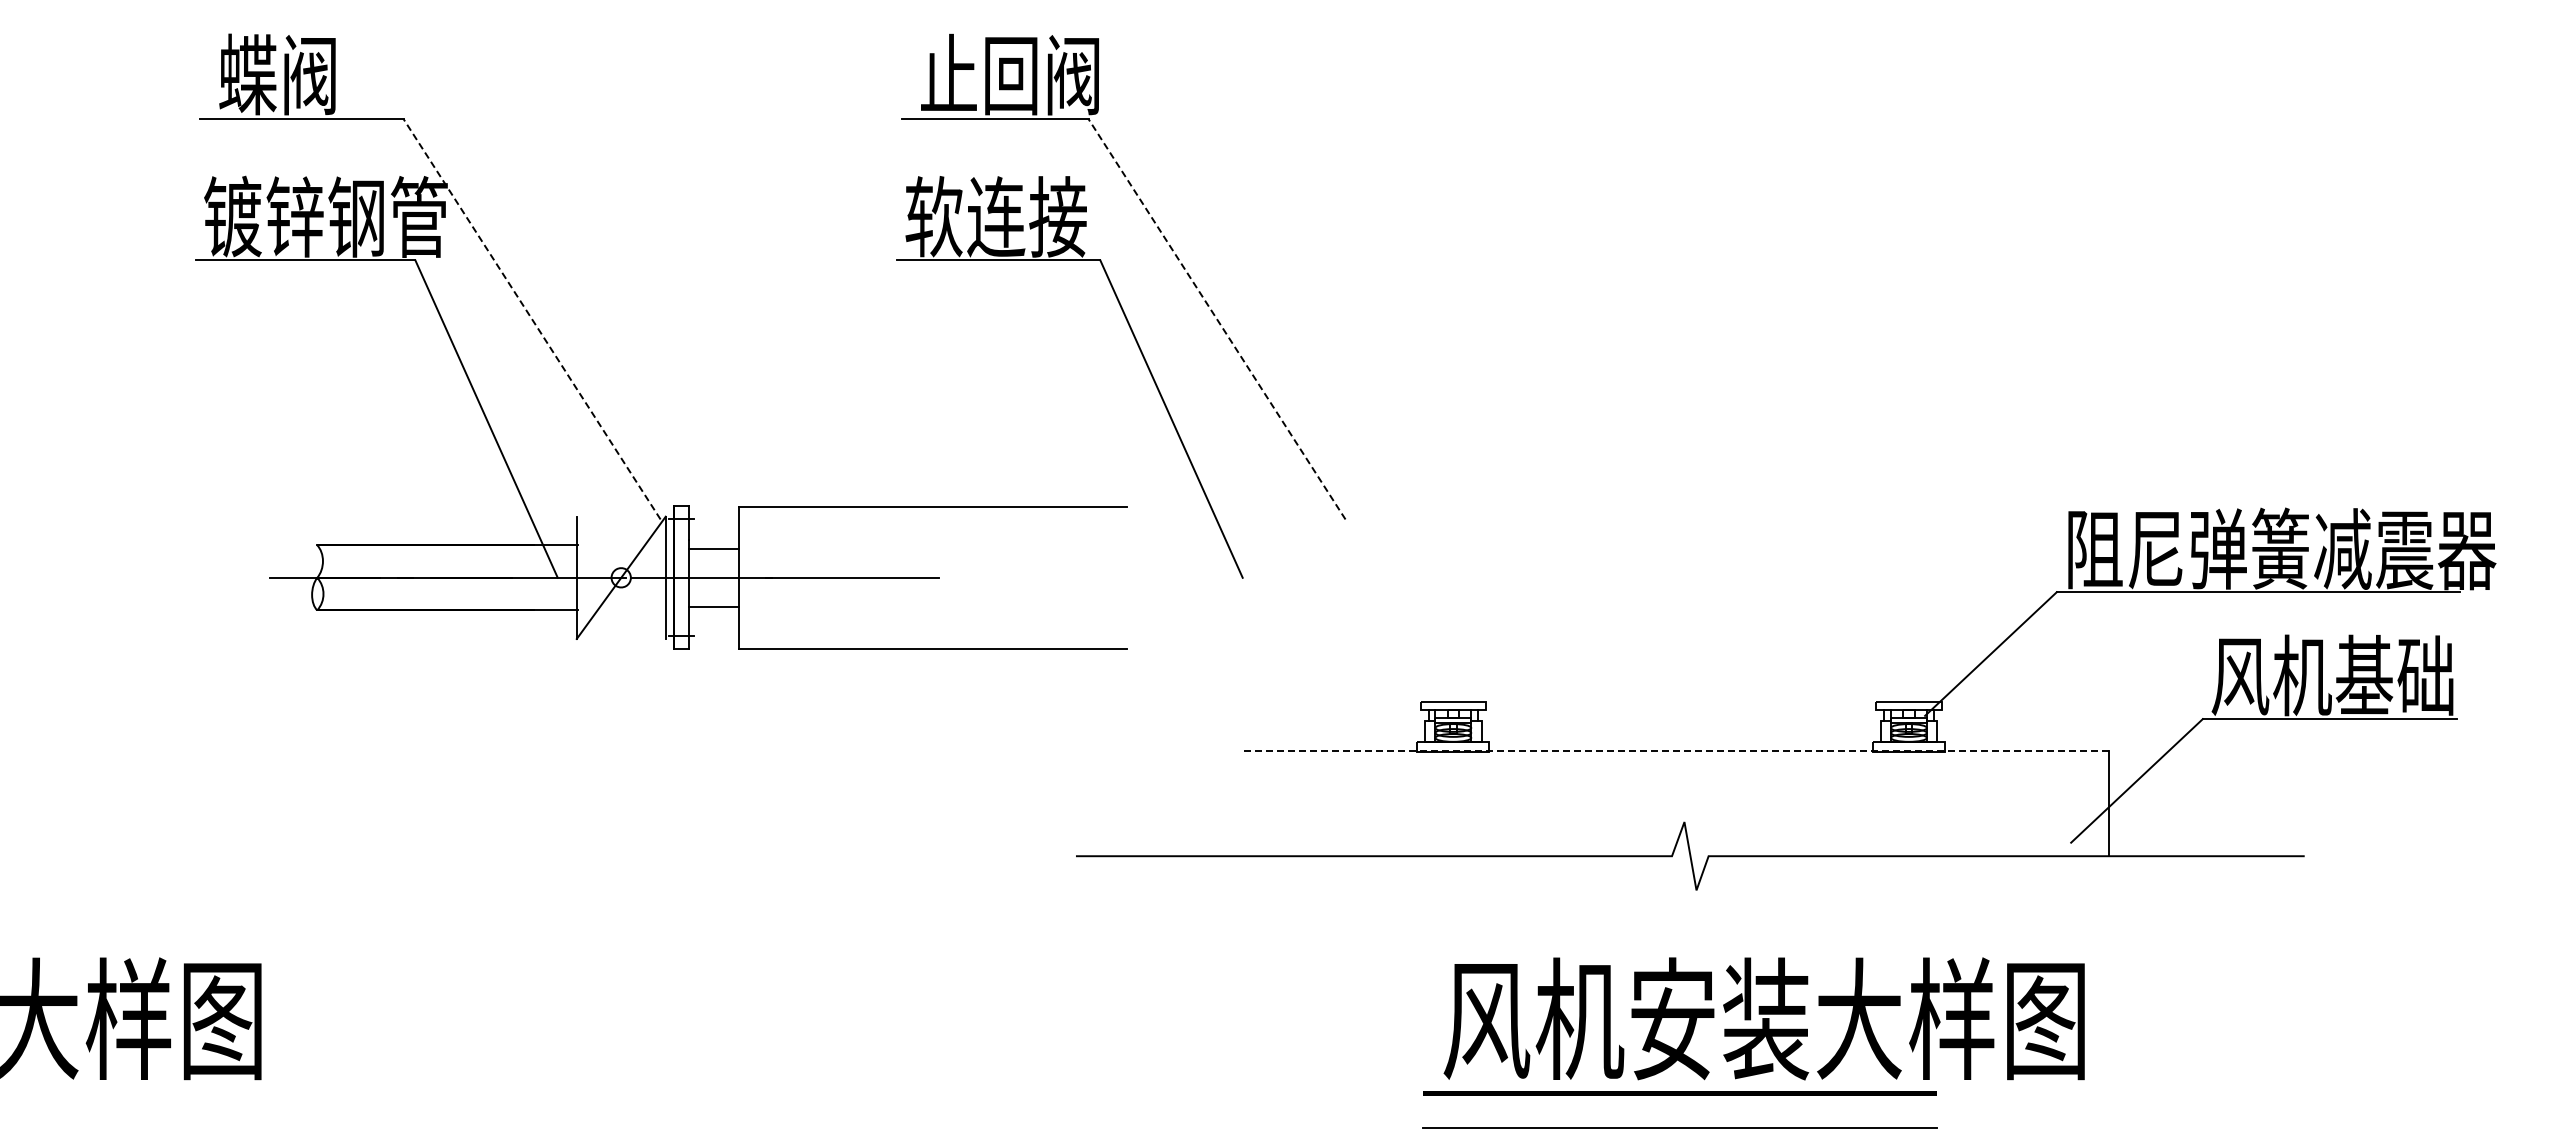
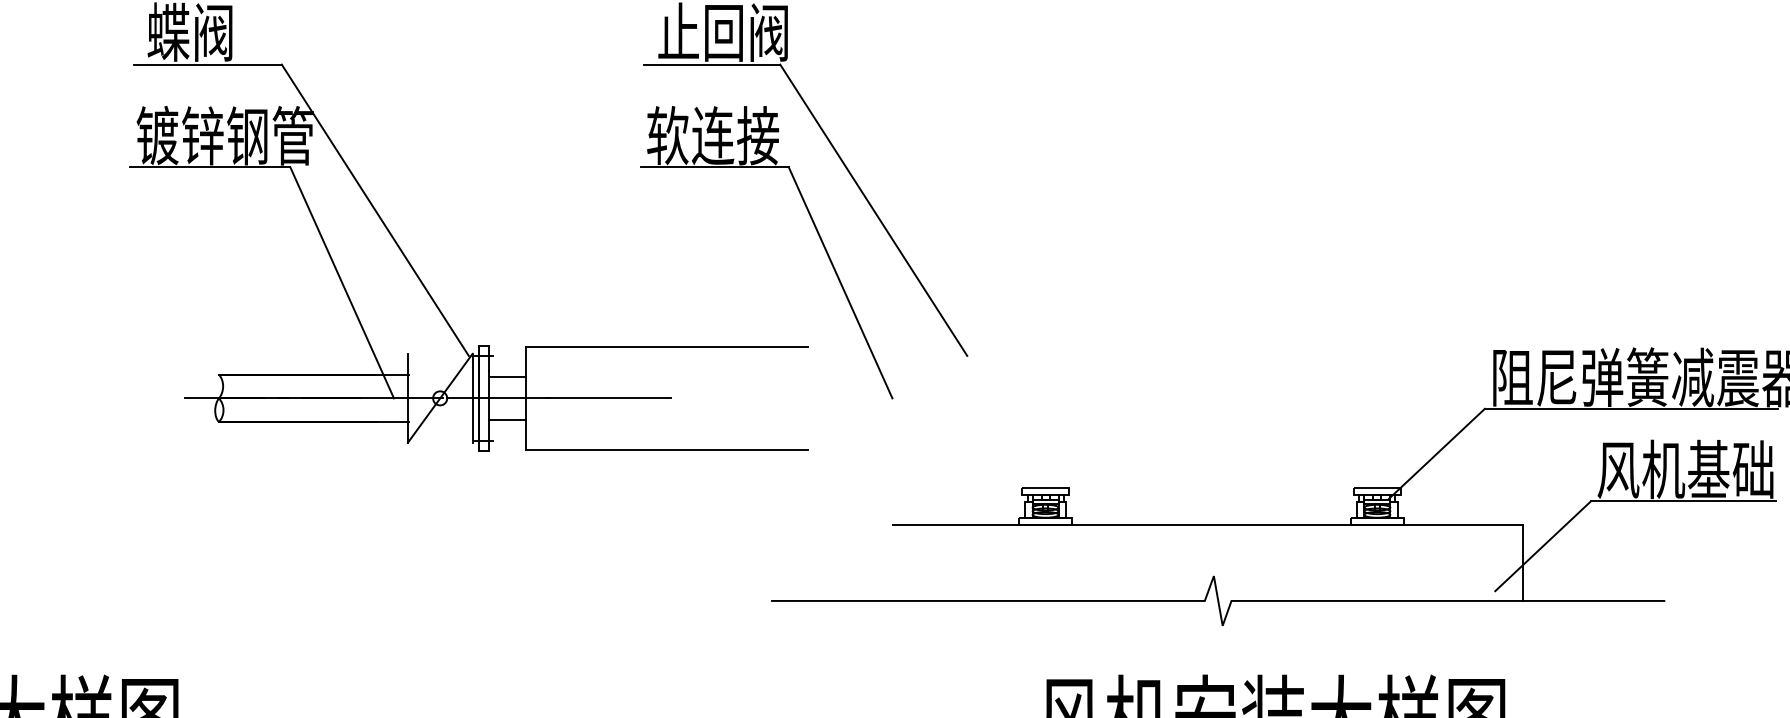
line: (532, 319) -> (375, 210), dashed -> solid
line: (1217, 319) -> (874, 210), dashed -> solid
line: (1676, 751) -> (1208, 524), dashed -> solid

